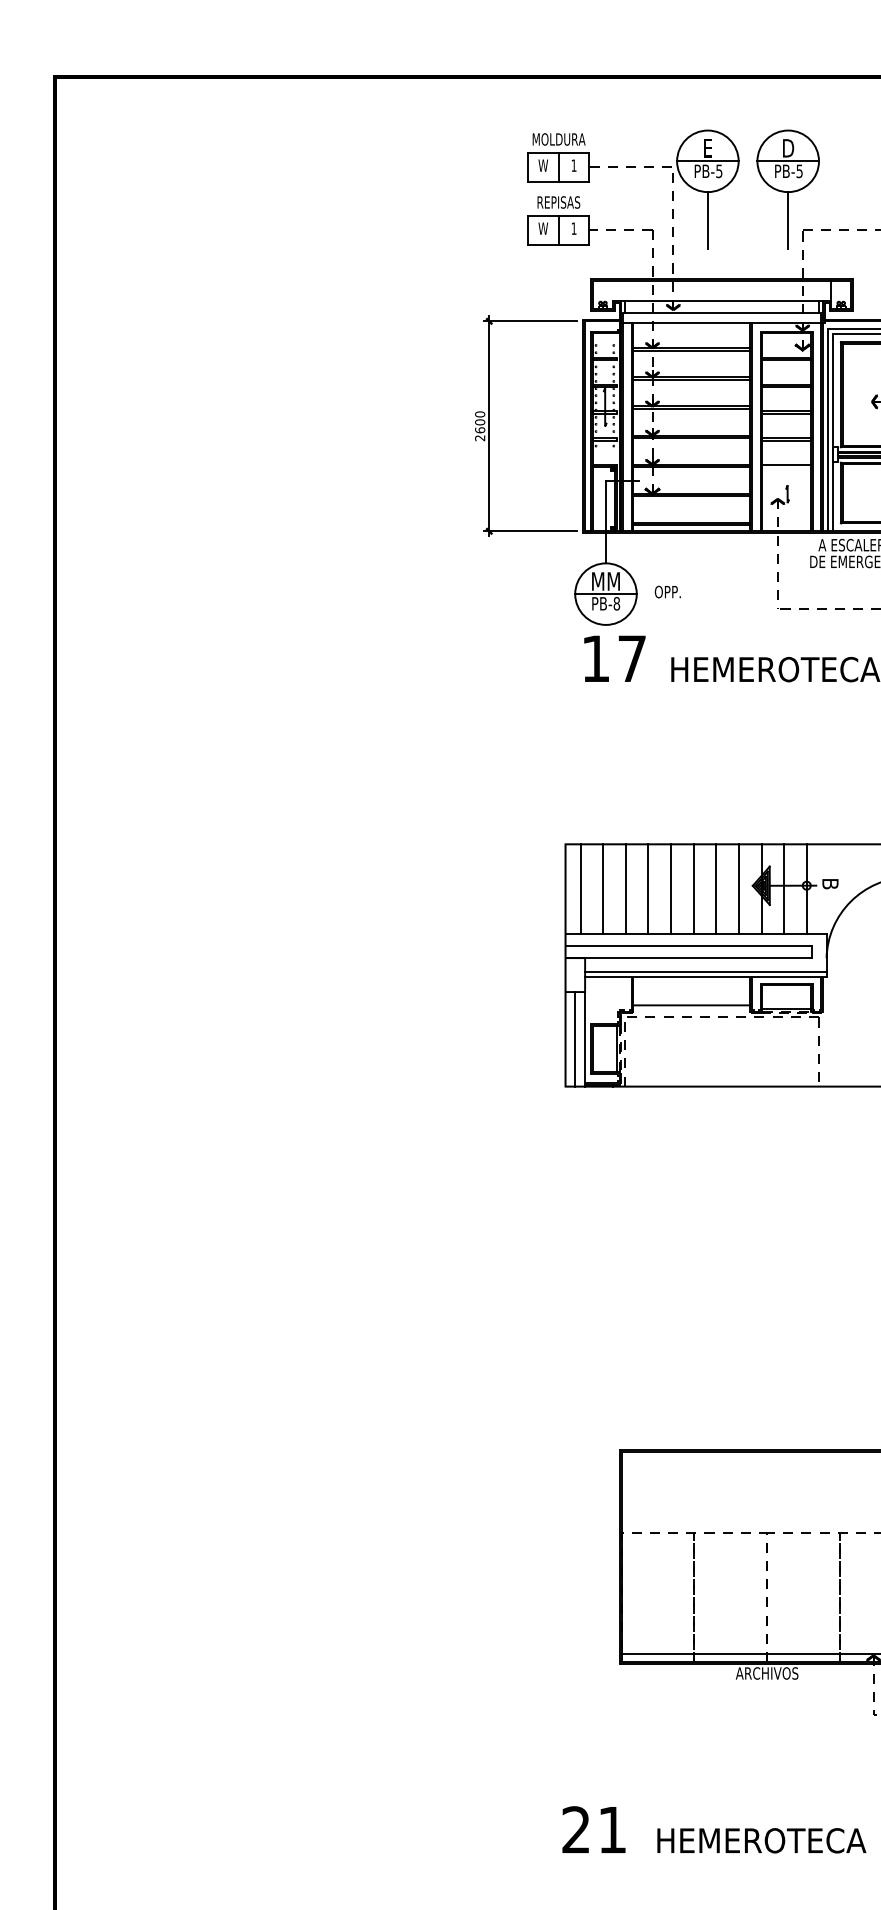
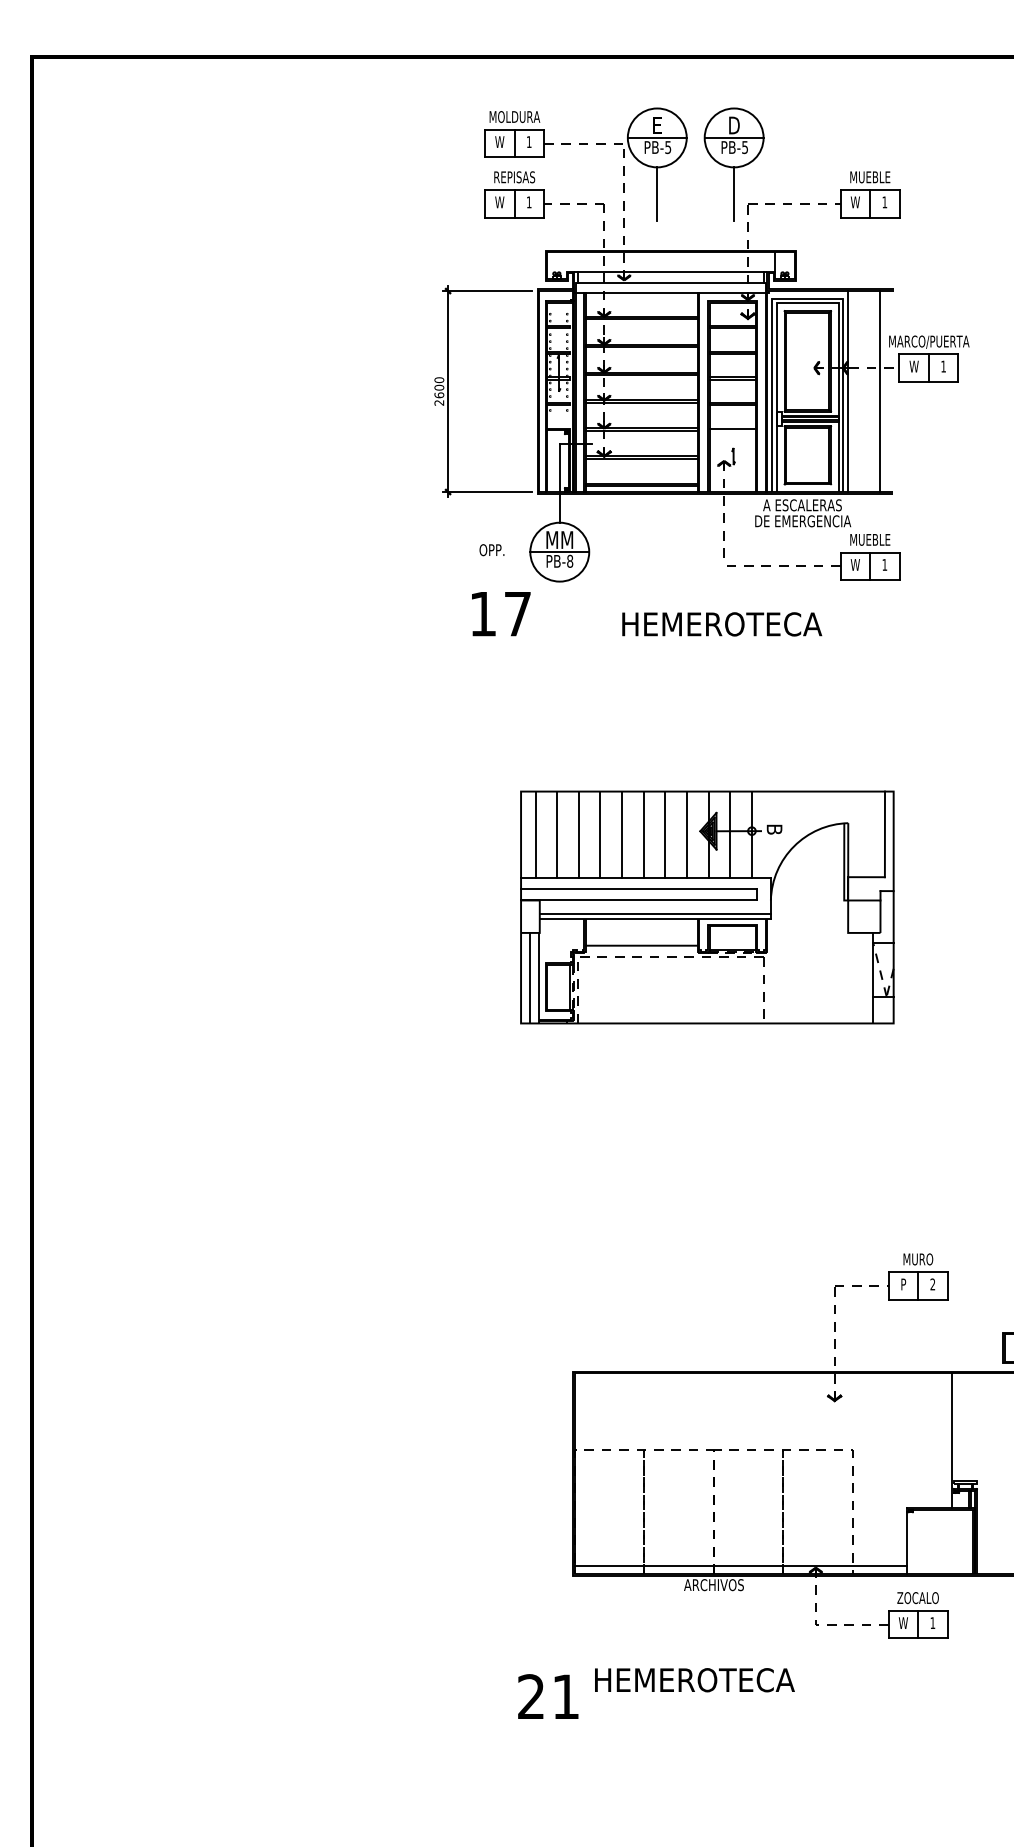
text: (667, 592) -> (491, 550), moved
text: (615, 659) -> (501, 614), moved
text: (594, 1829) -> (548, 1696), moved
text: (761, 1841) -> (694, 1680), moved

